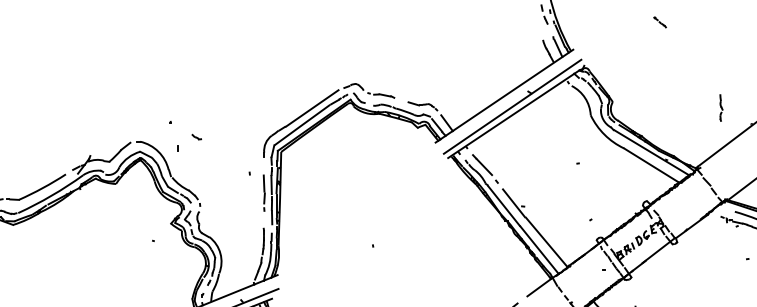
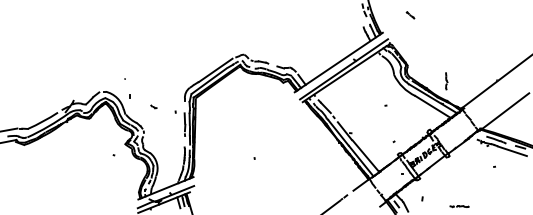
part: (660, 22) -> (410, 15), moved
line: (721, 108) -> (446, 81), moved
part: (196, 136) -> (153, 106), moved

